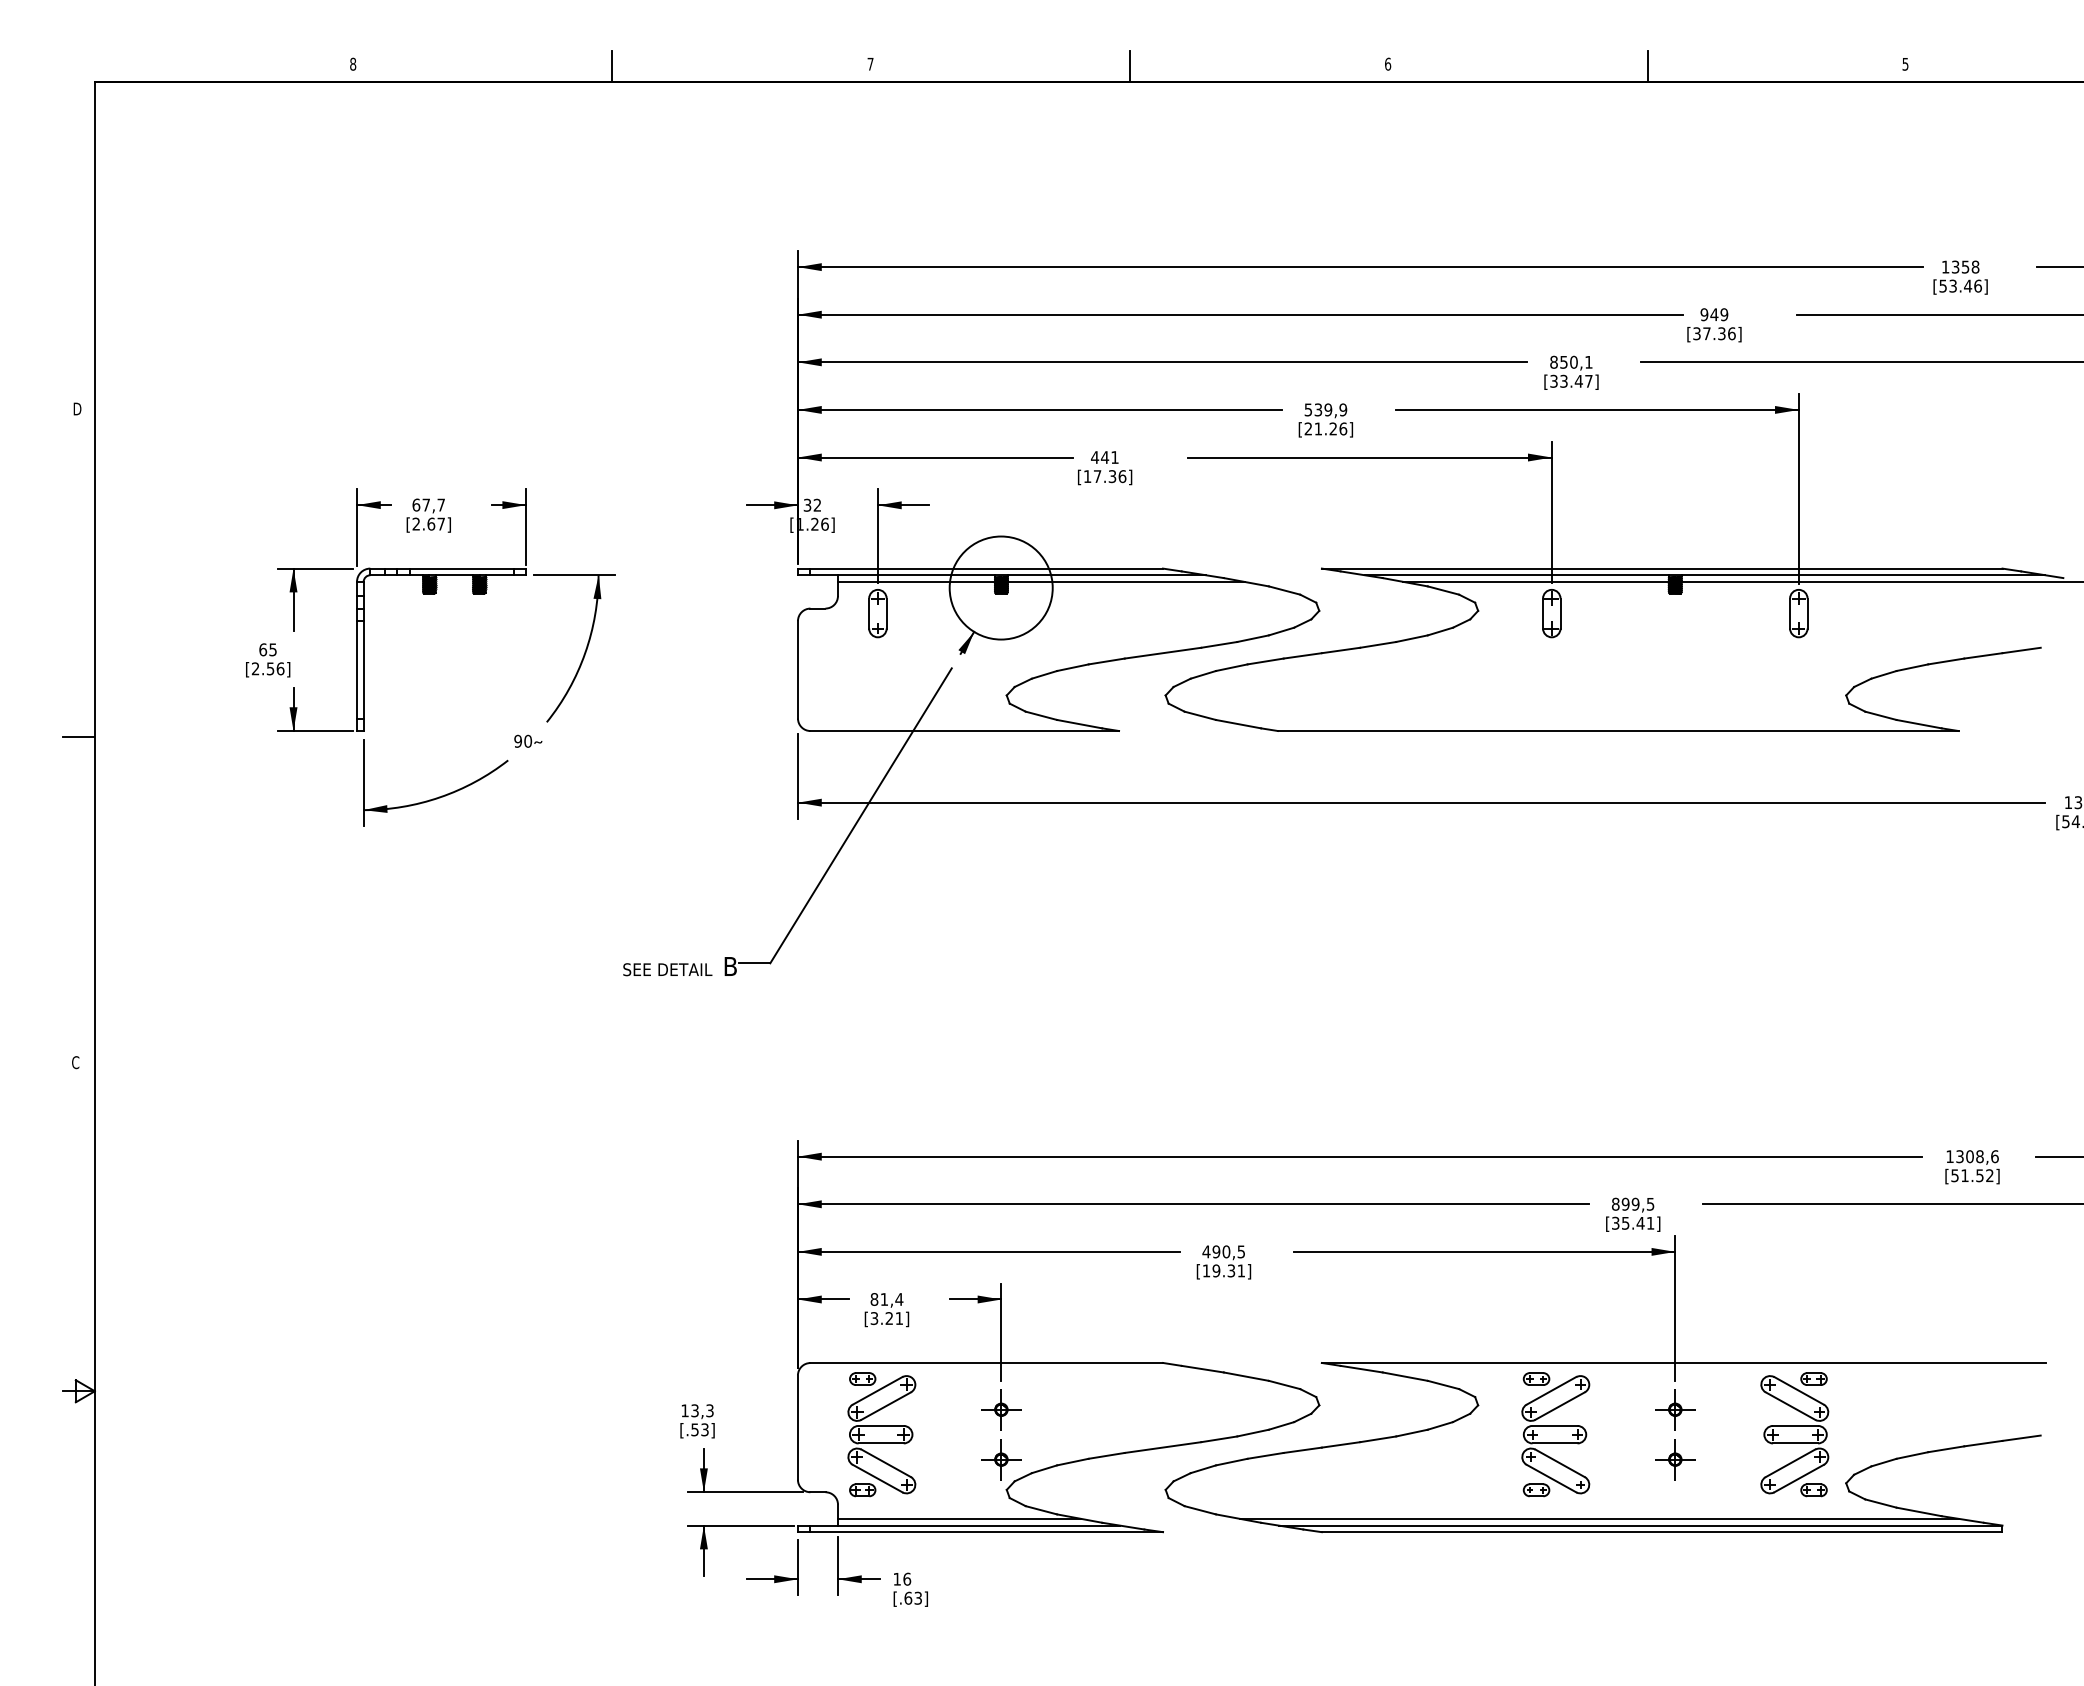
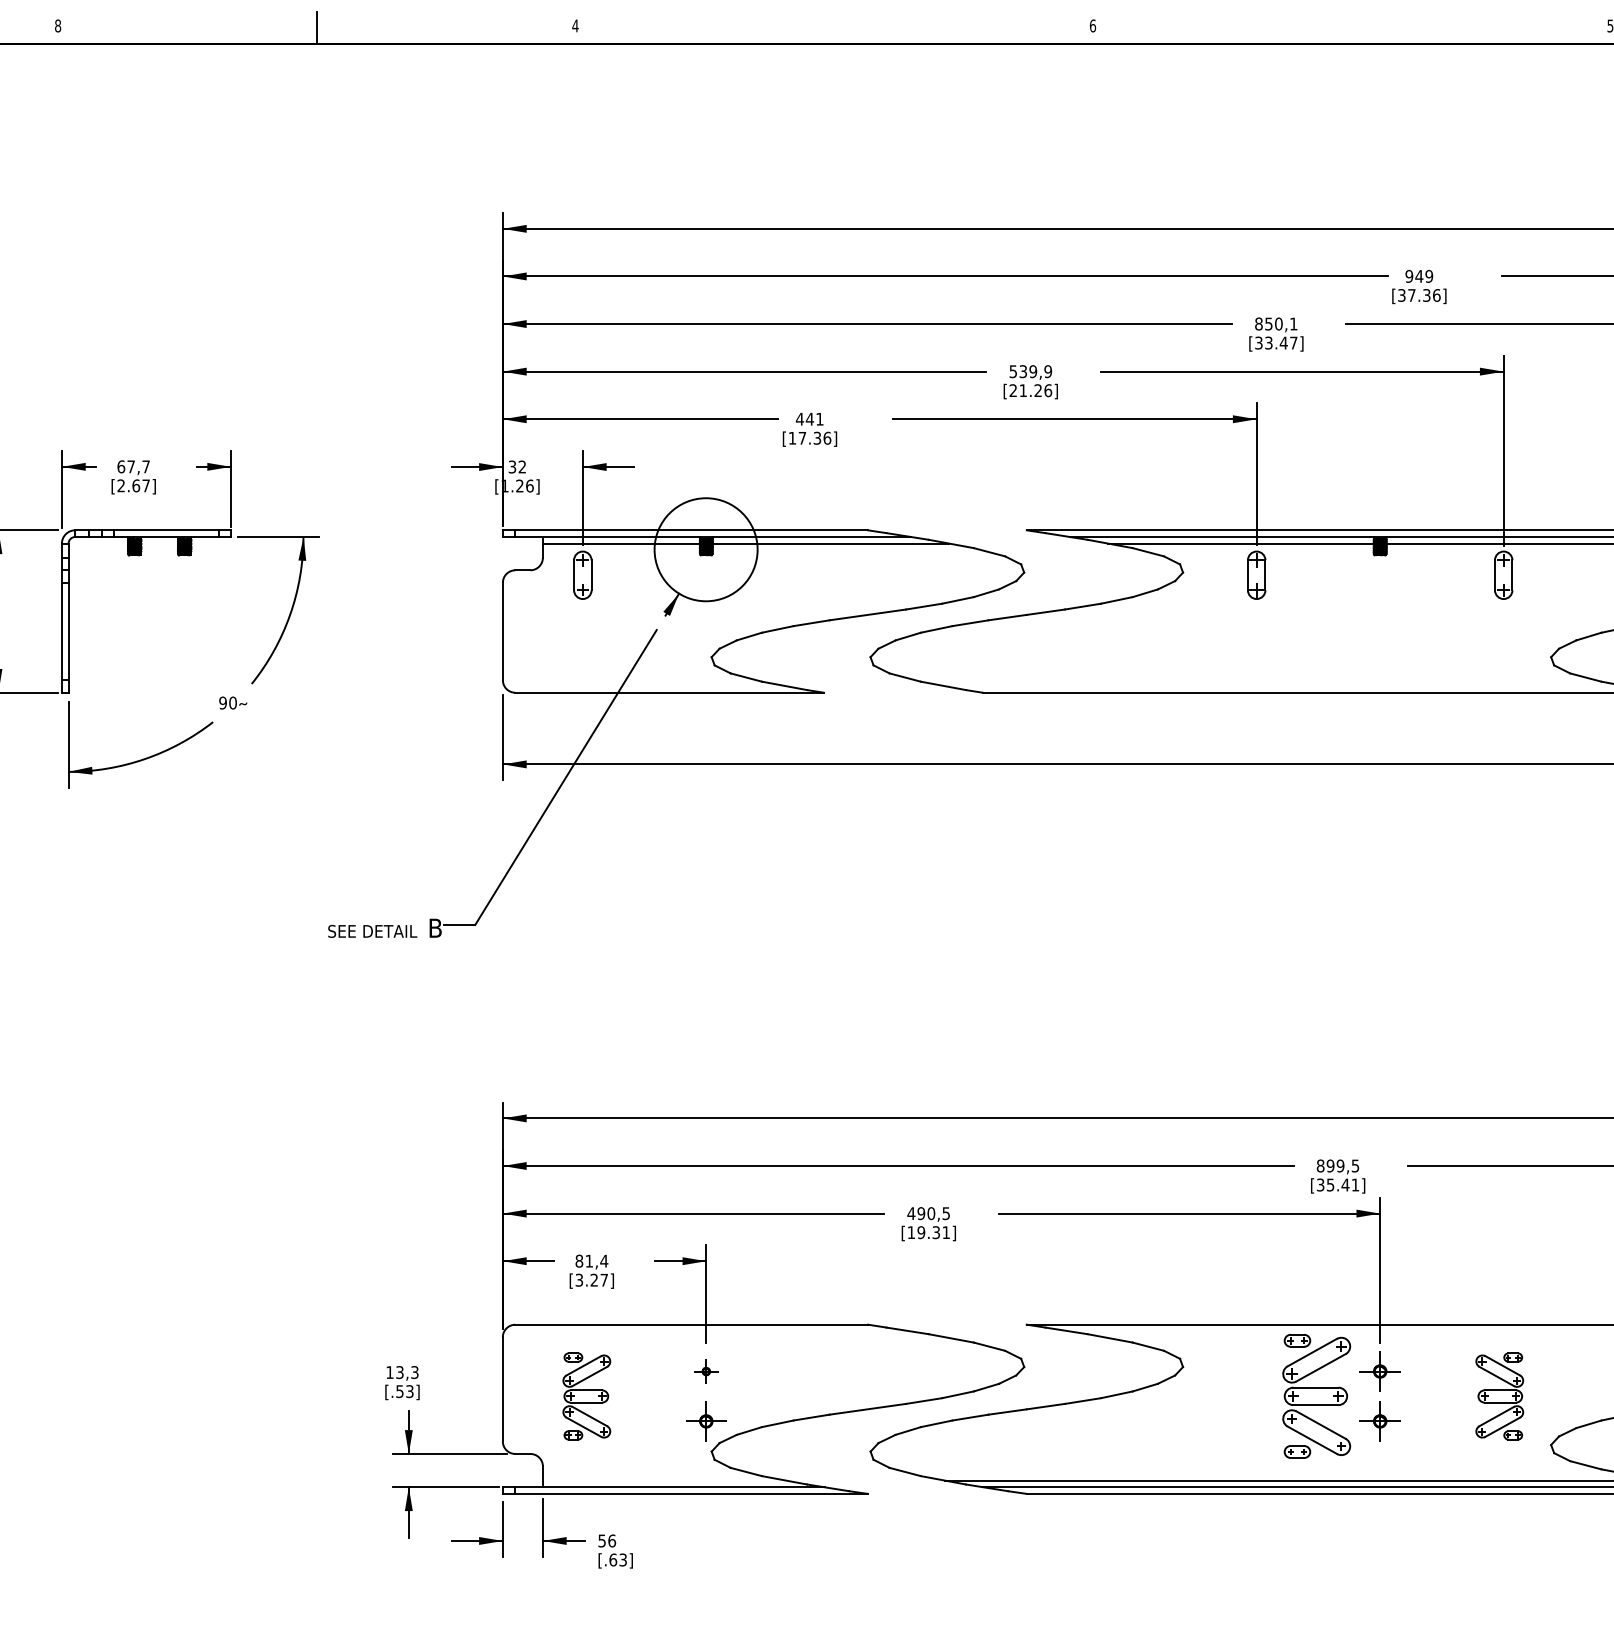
text: (870, 63) -> (575, 25), 7 -> 4
line: (1129, 66) -> (834, 28), removed
line: (1647, 66) -> (1352, 28), removed
text: (898, 1318) -> (603, 1280), [3.21] -> [3.27]
part: (1001, 1409) -> (706, 1371), size x0.6
part: (881, 1434) -> (586, 1396), size x0.7
part: (1555, 1434) -> (1316, 1396), moved
part: (1794, 1434) -> (1499, 1396), size x0.7
line: (959, 1518) -> (664, 1480), removed
text: (896, 1579) -> (601, 1541), 16 -> 56

